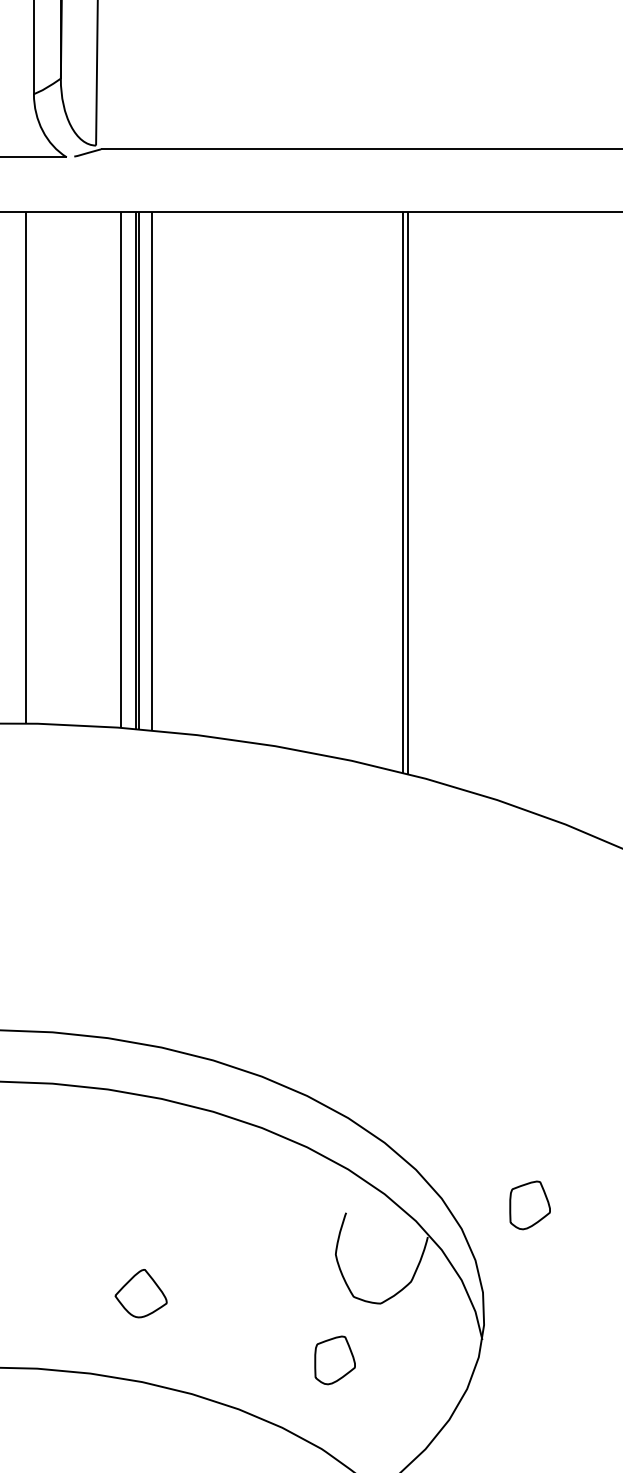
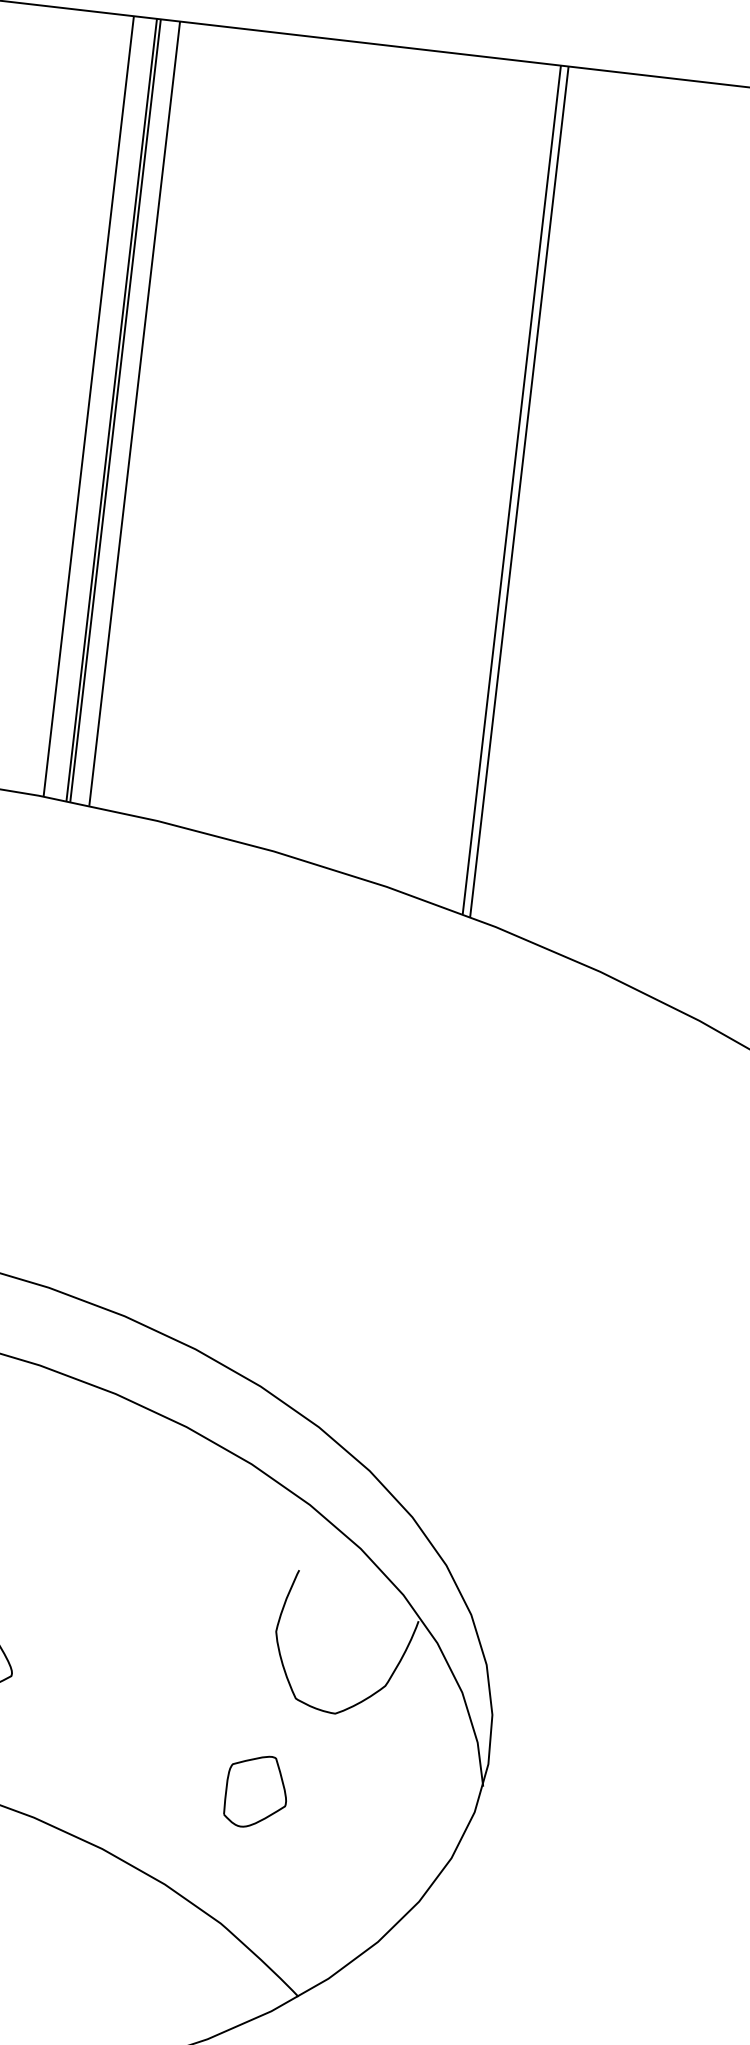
part: (529, 1205) -> (578, 1591), removed

